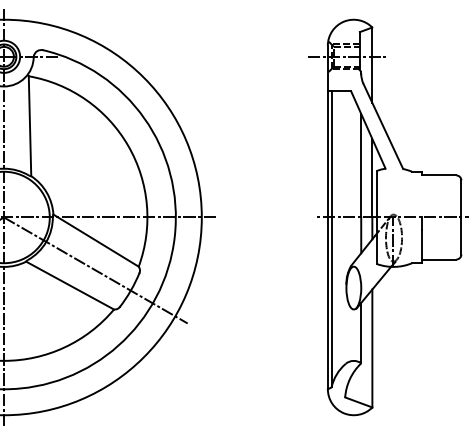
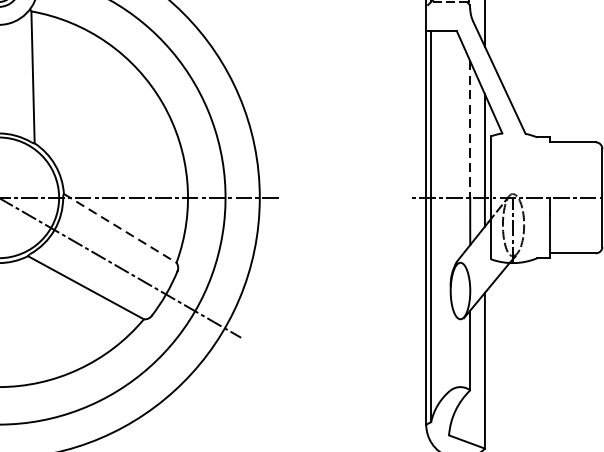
line: (361, 165) -> (470, 129), solid -> dashed
line: (96, 240) -> (120, 228), solid -> dashed

